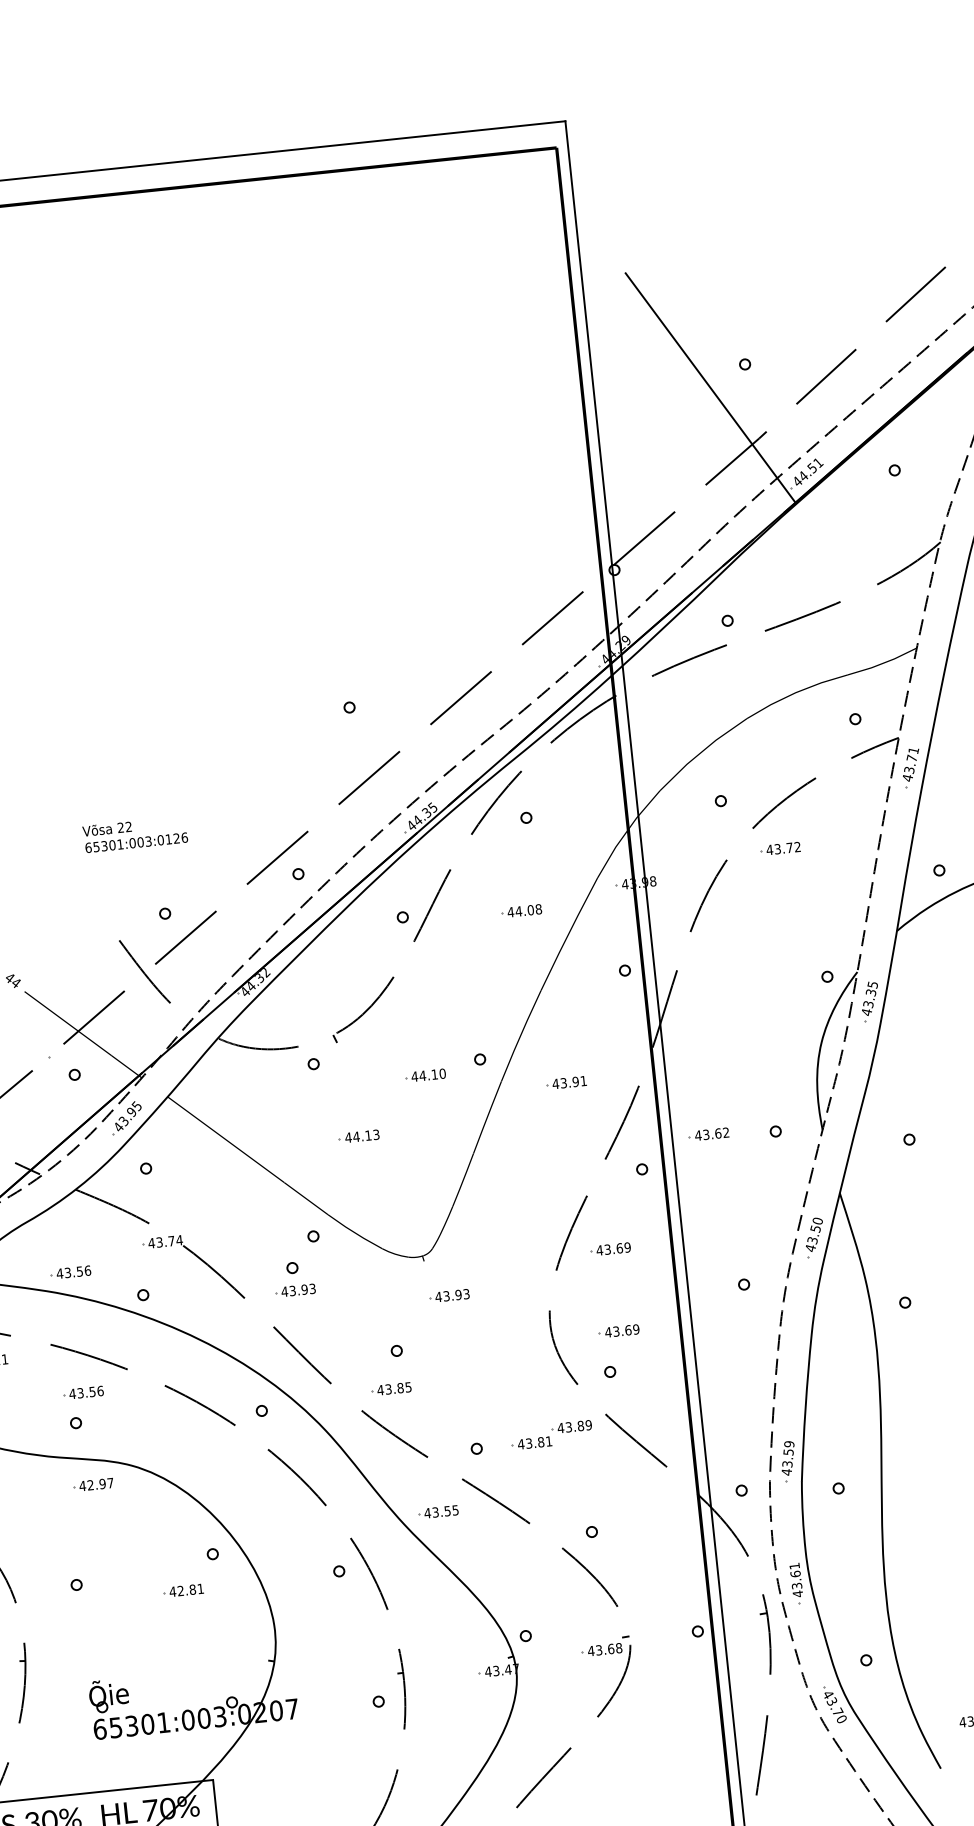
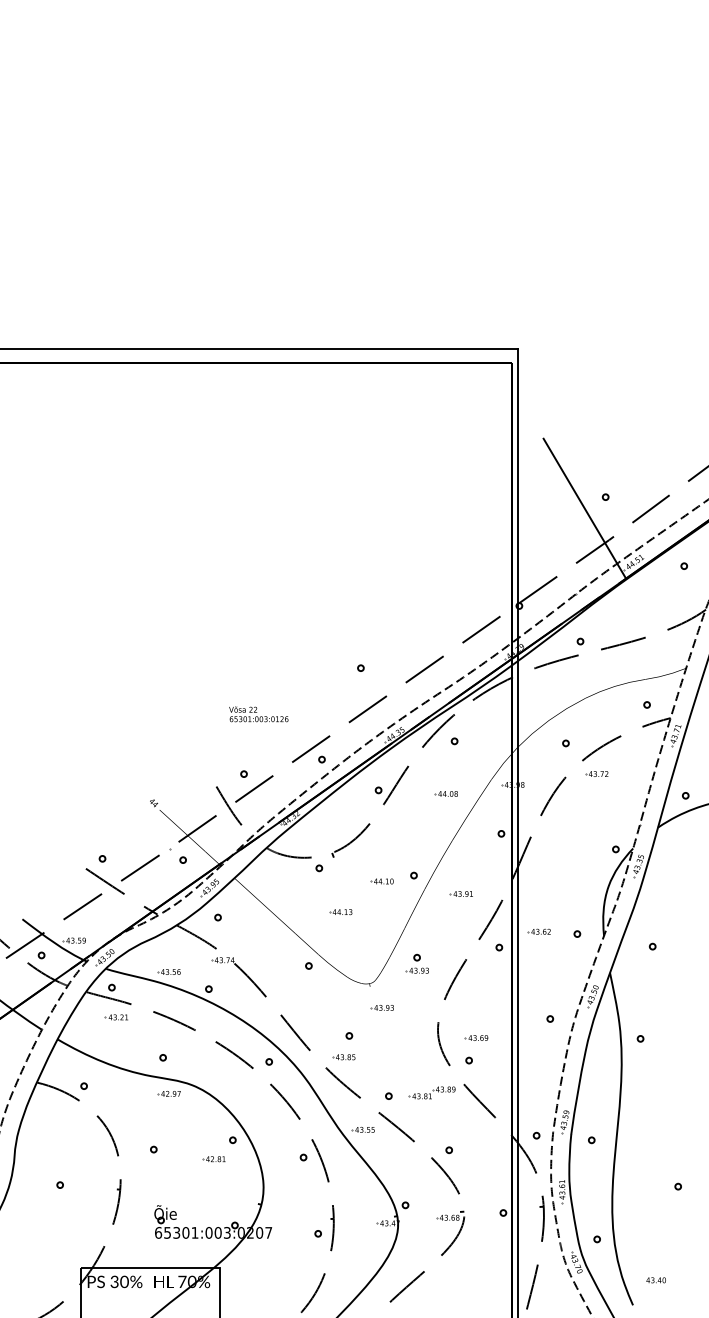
text: (134, 834) -> (258, 714), moved
part: (610, 1248) -> (476, 990), removed
part: (292, 1278) -> (416, 963), moved
part: (82, 1392) -> (168, 1040), removed

